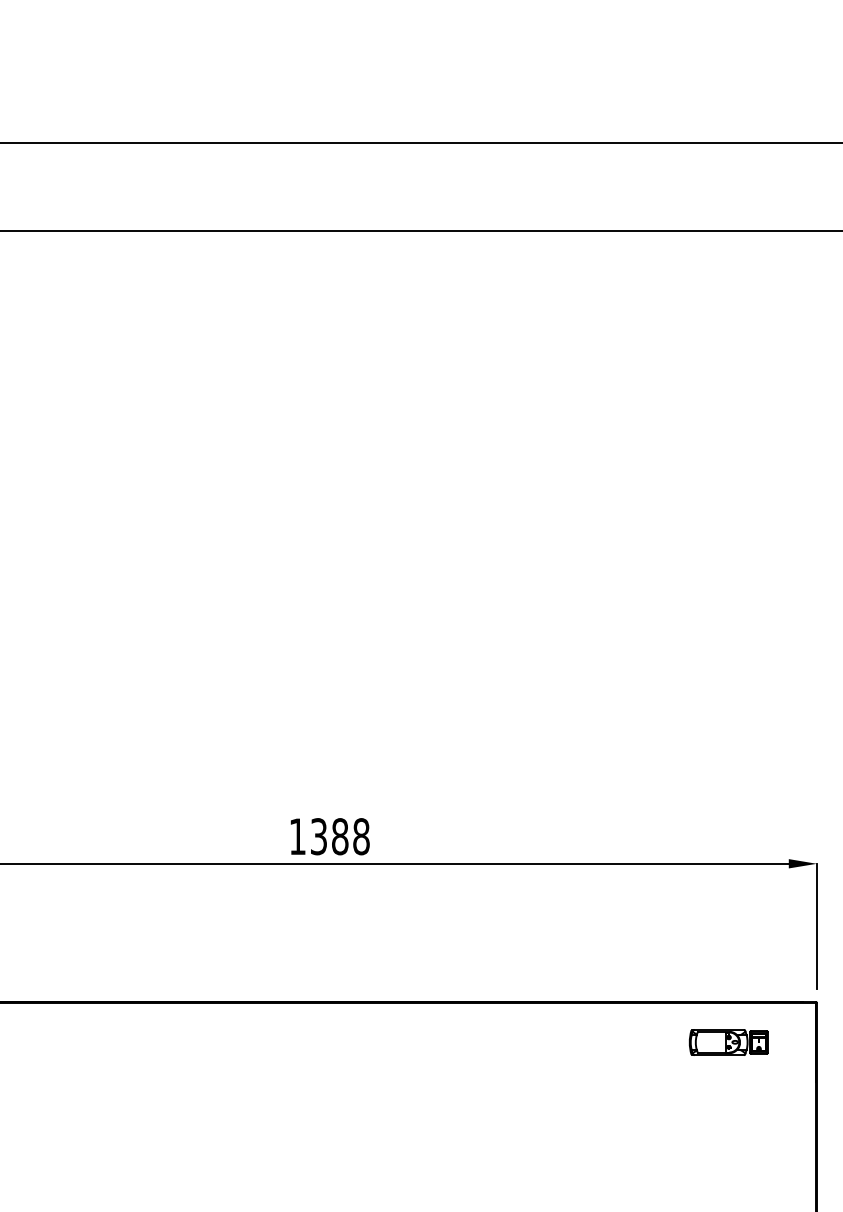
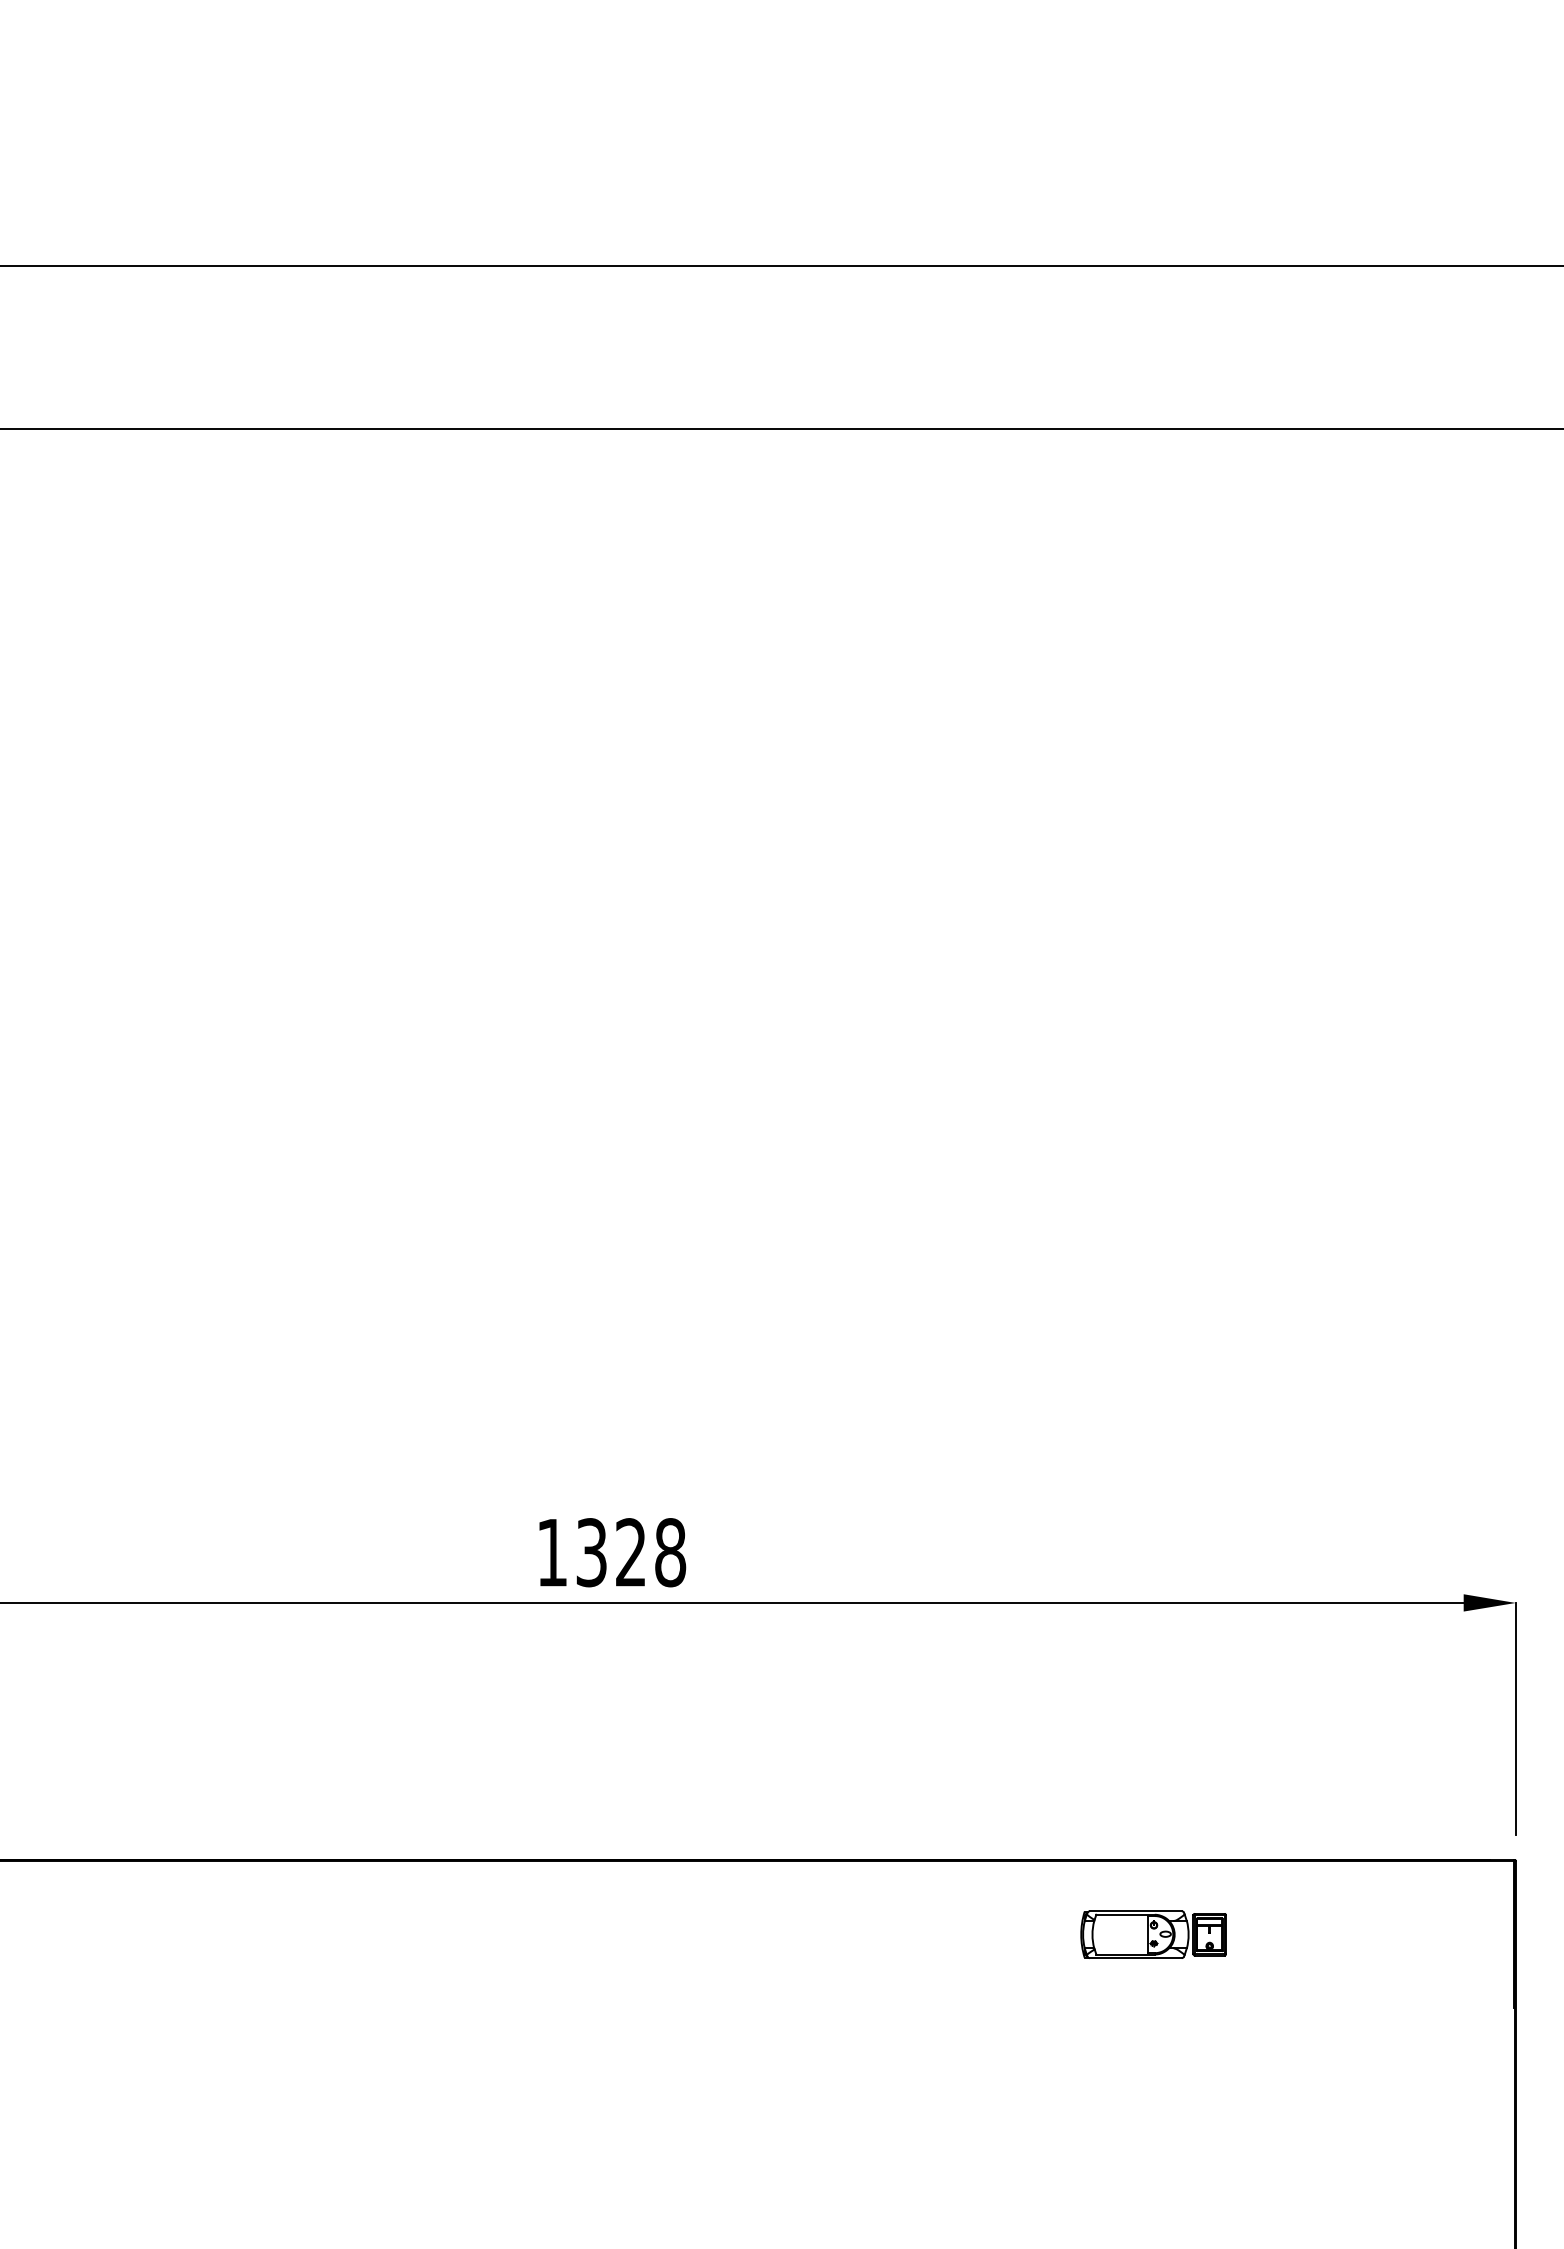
text: (340, 836) -> (631, 1552), 1388 -> 1328
part: (728, 1042) -> (1153, 1934), moved

